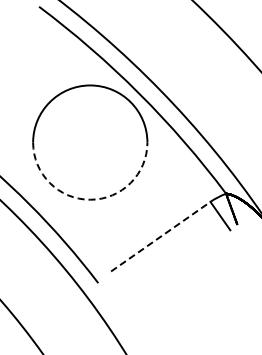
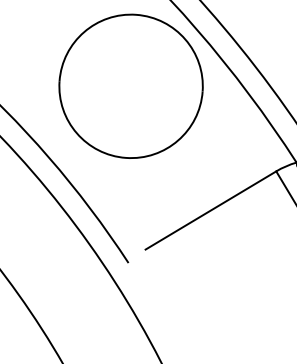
arc: (90, 199) -> (126, 157), dashed -> solid
line: (160, 236) -> (210, 210), dashed -> solid

